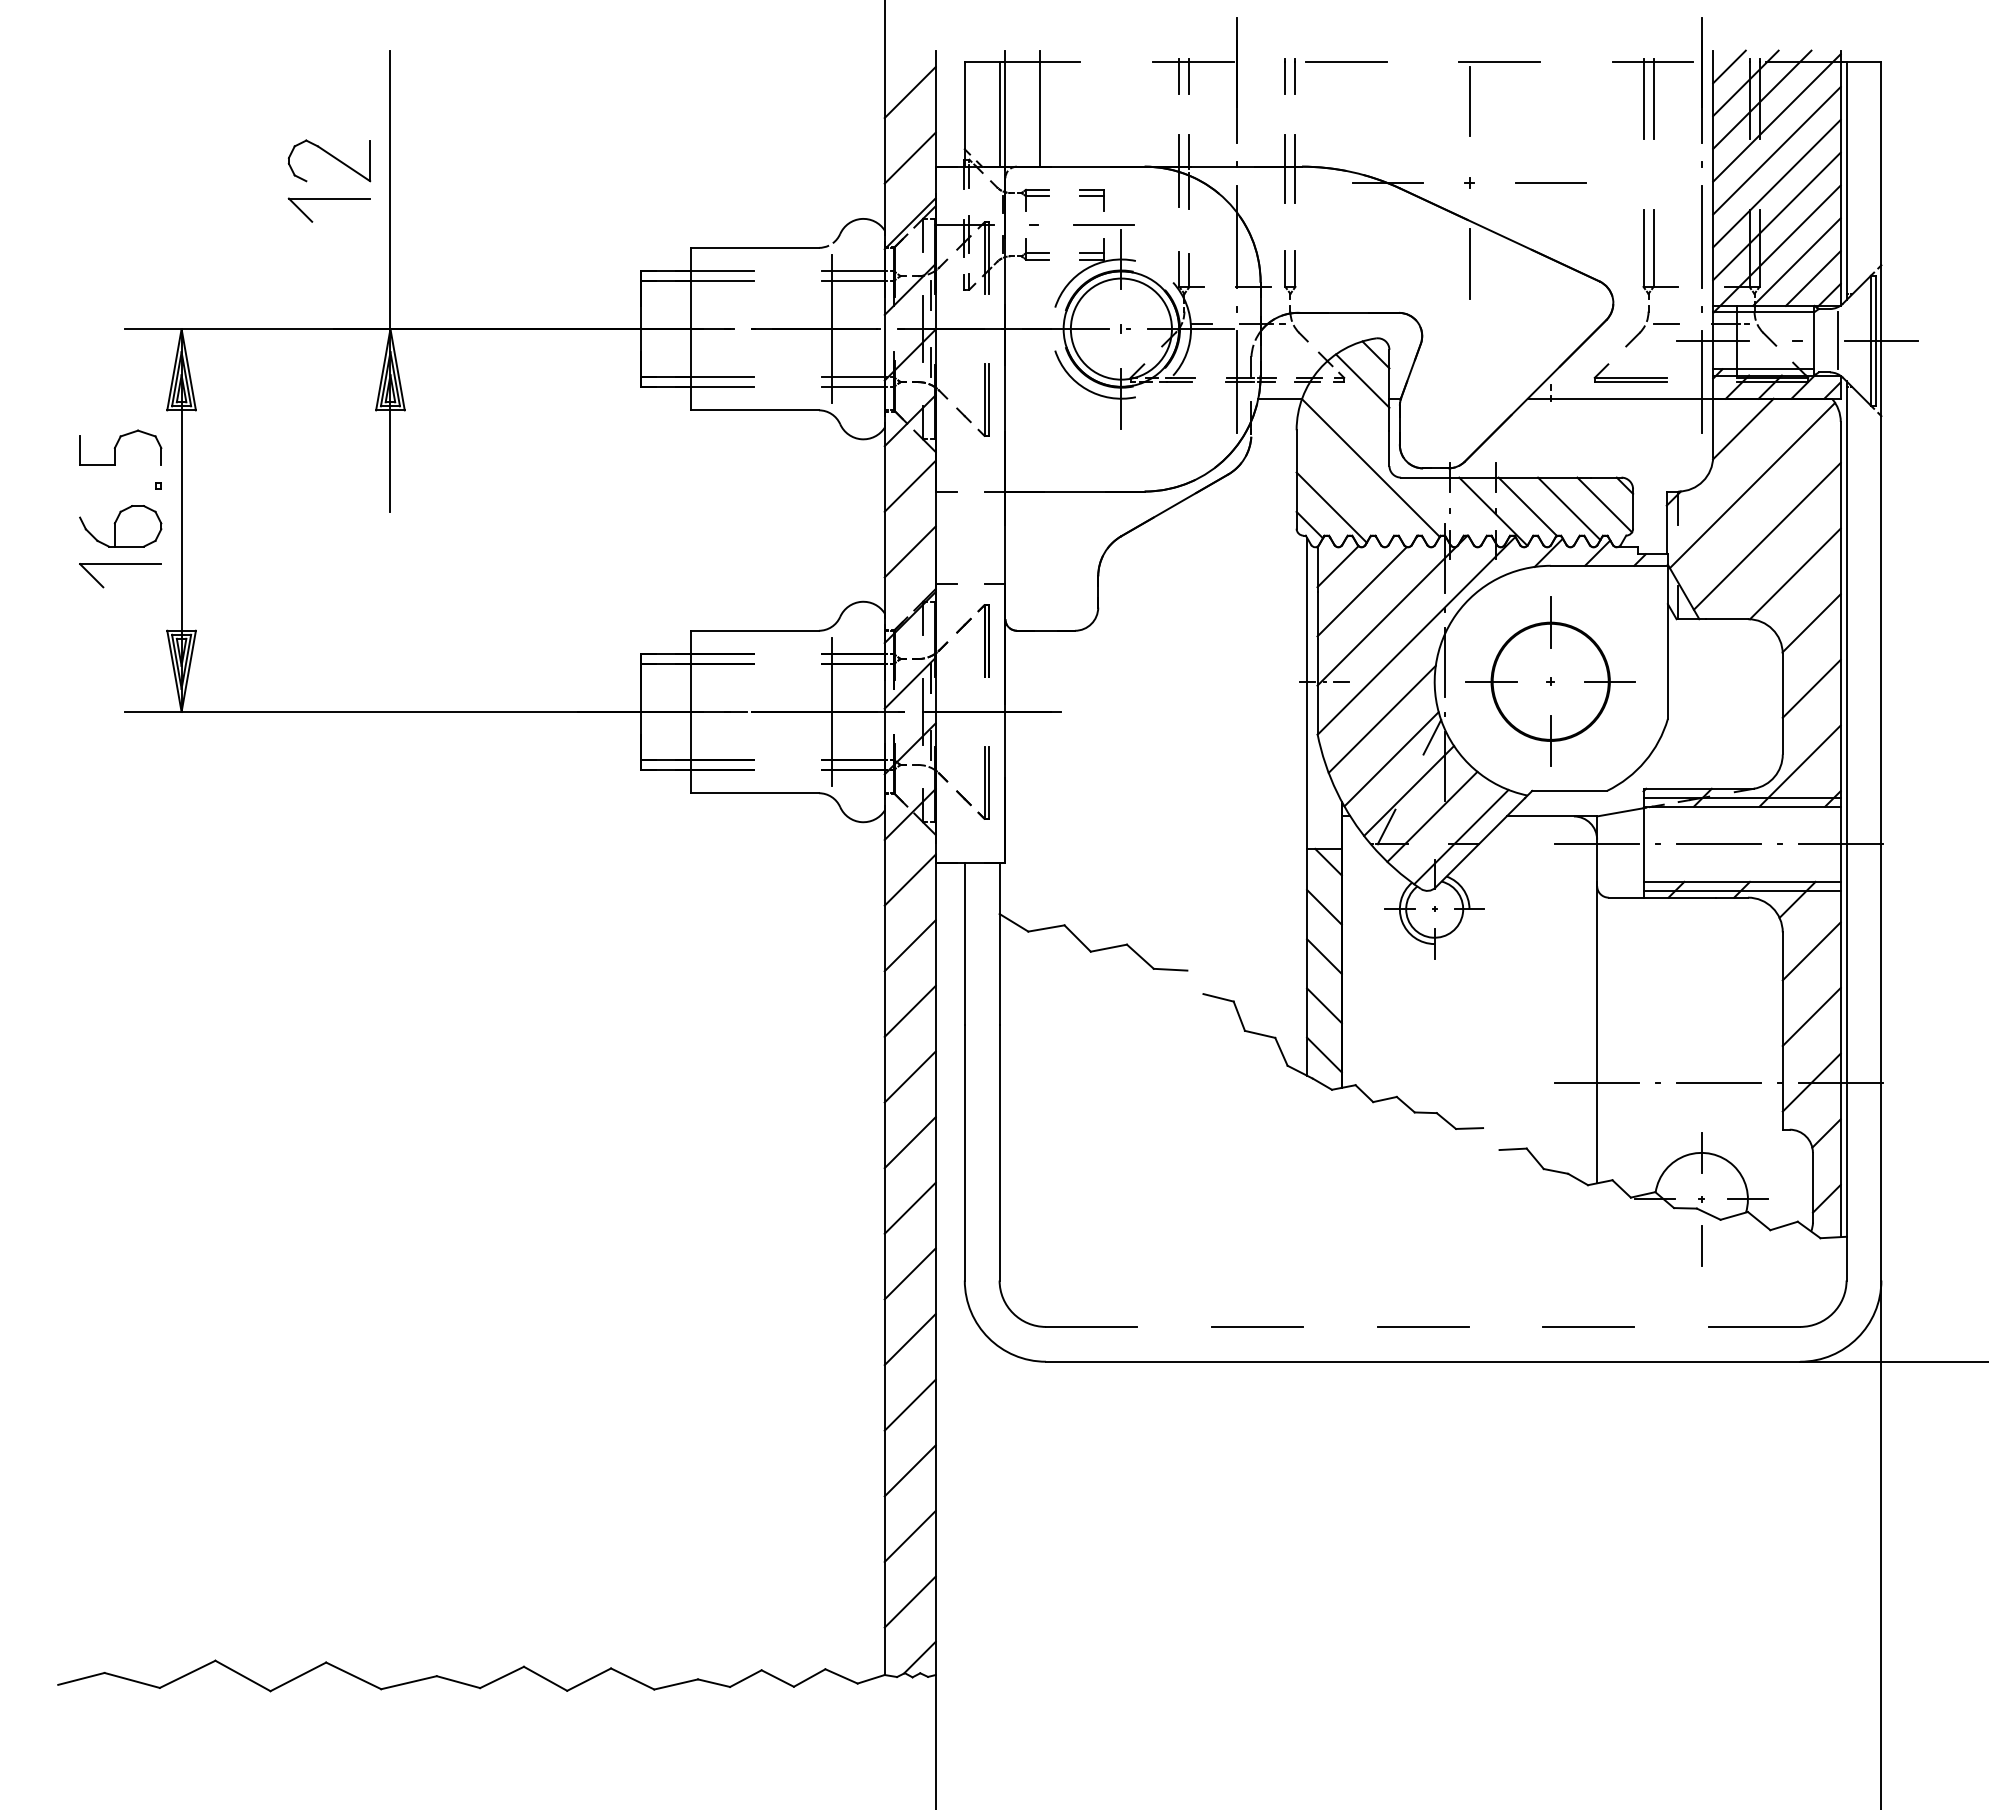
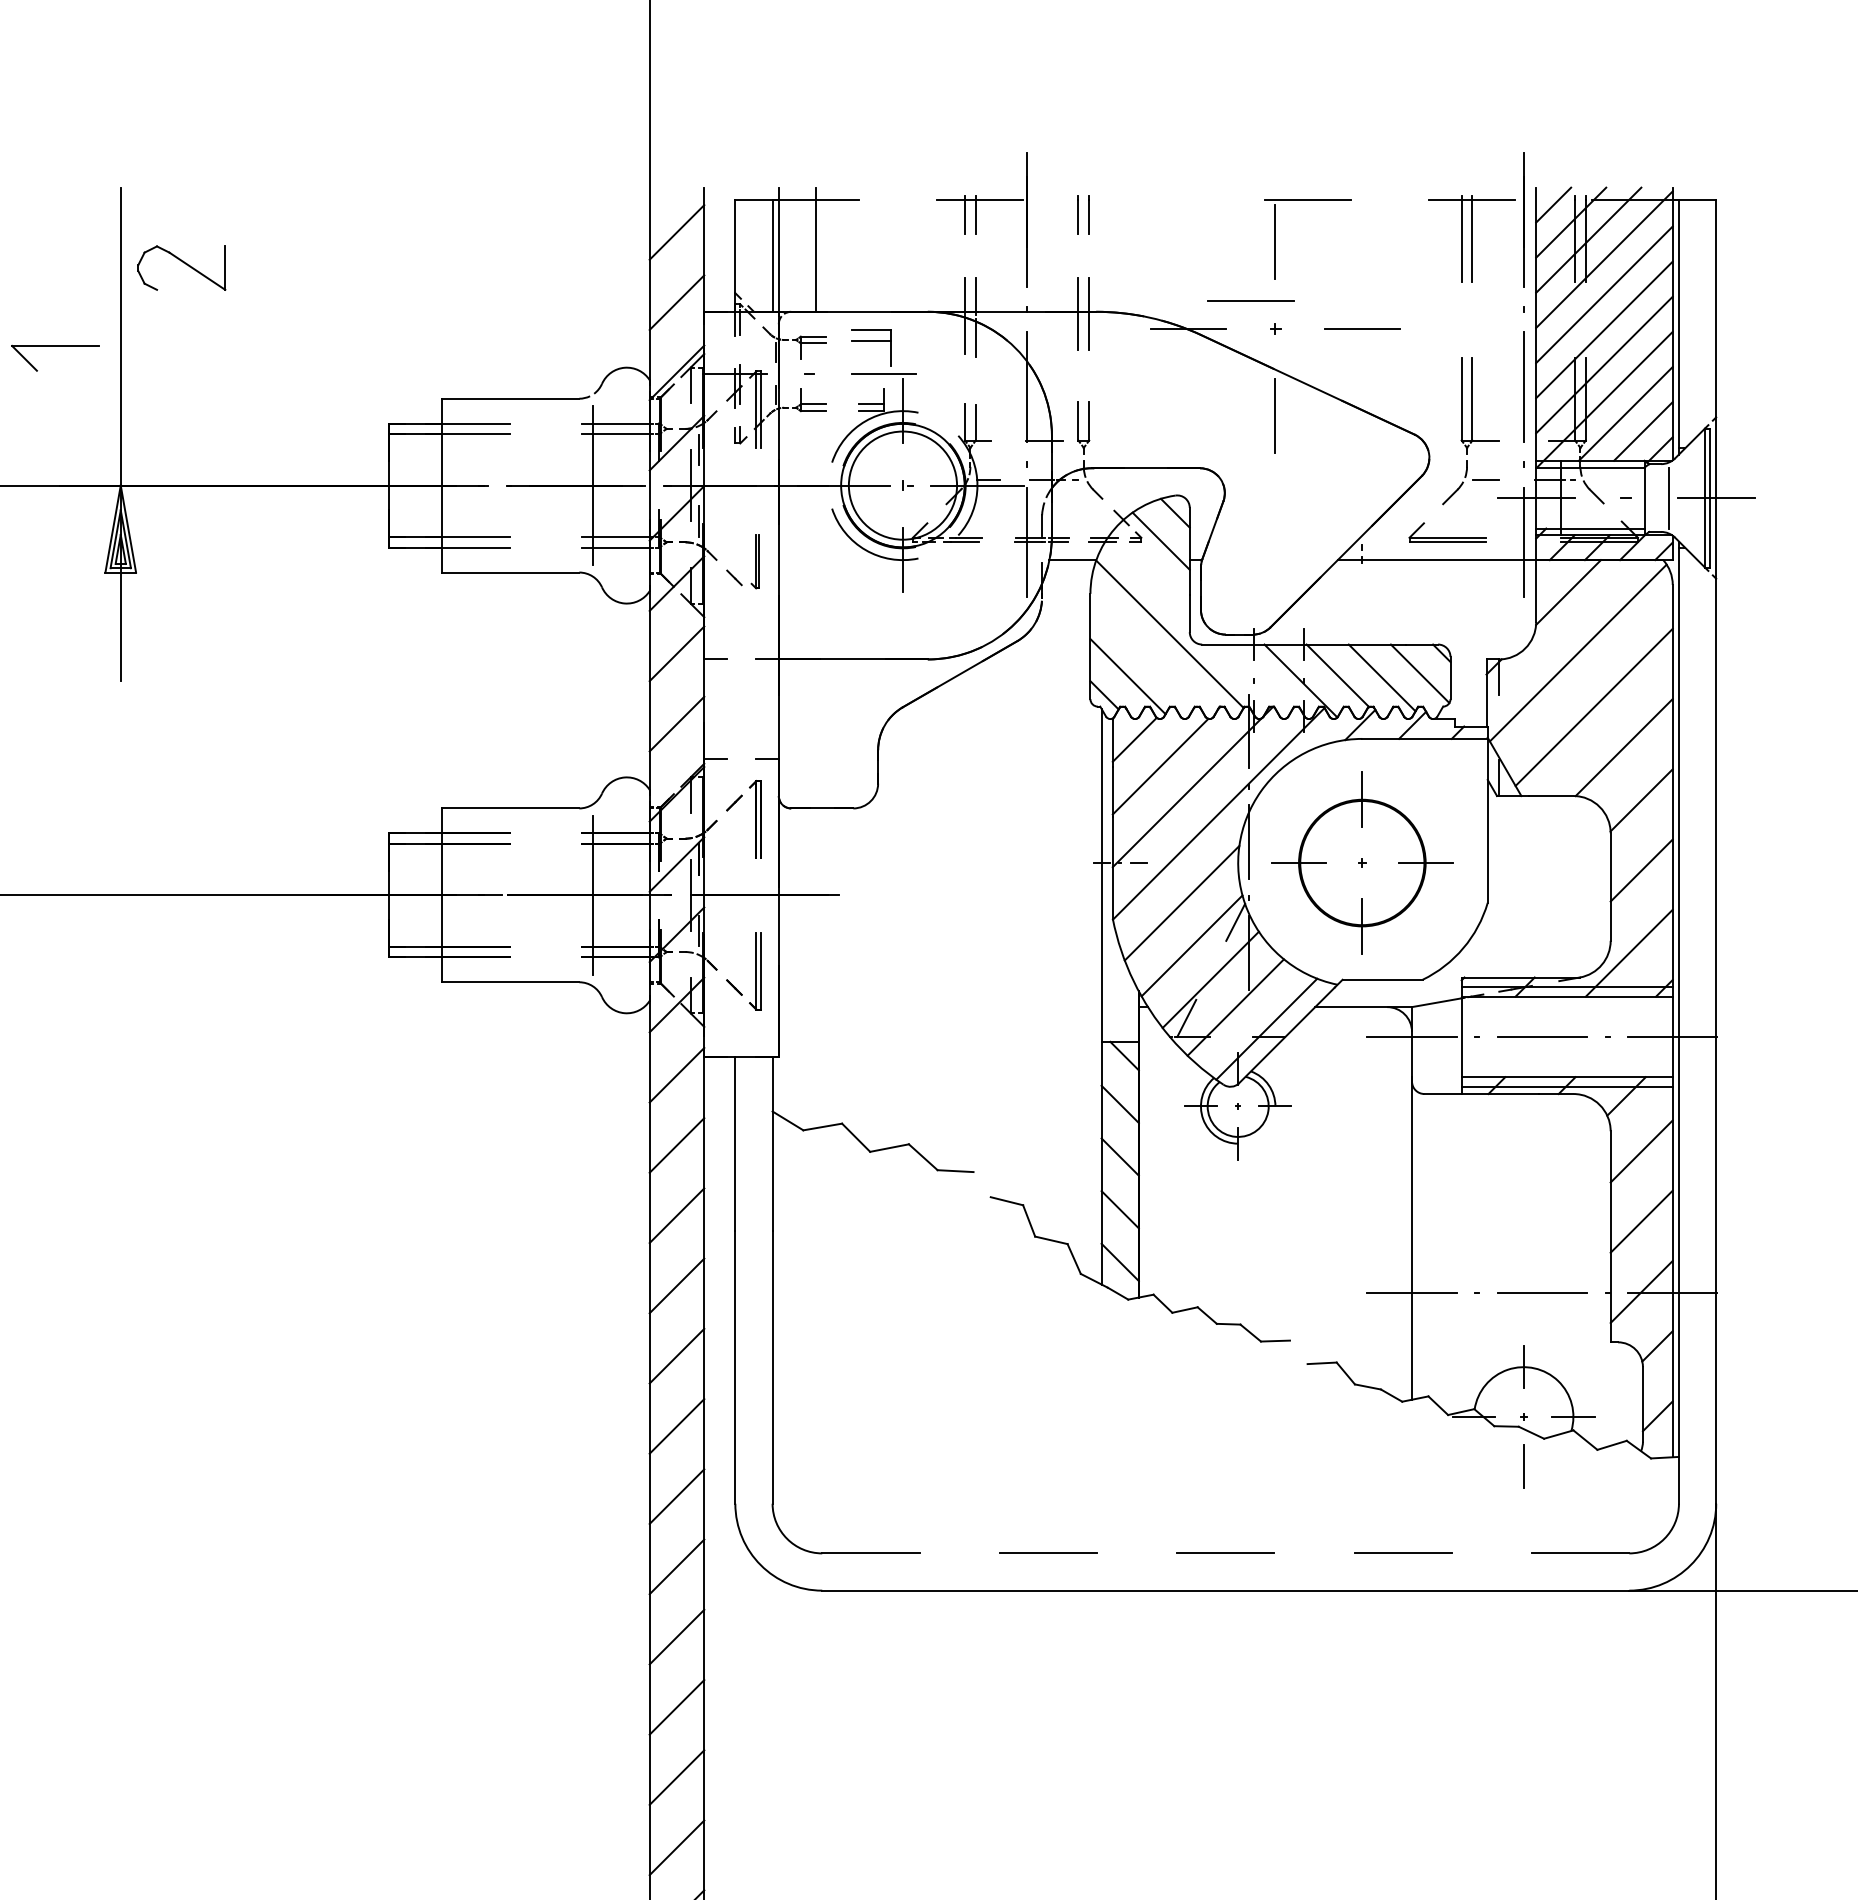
line: (1346, 61) -> (1250, 299), moved
part: (329, 160) -> (181, 267), moved
part: (1091, 200) -> (870, 347), size x1.6
part: (983, 399) -> (755, 560), size x0.7

